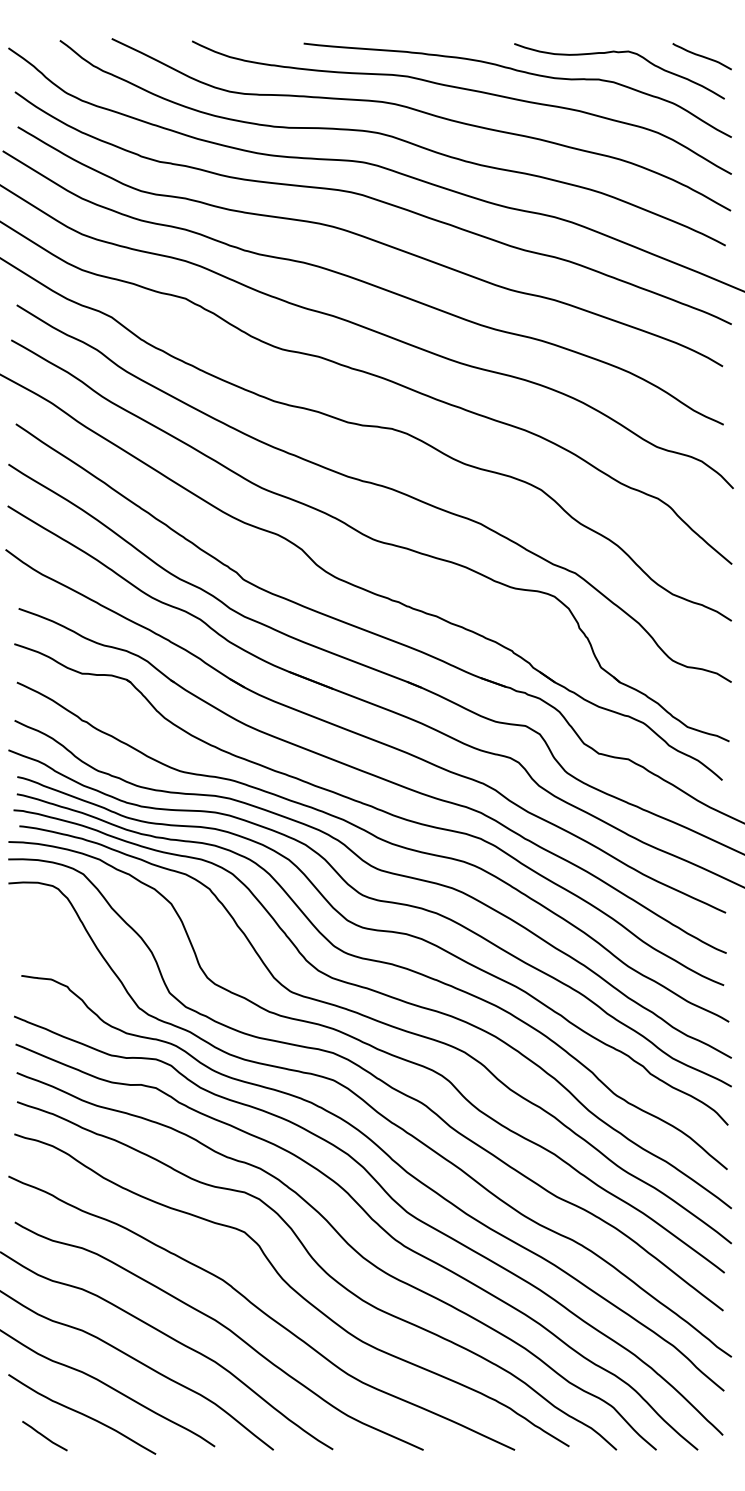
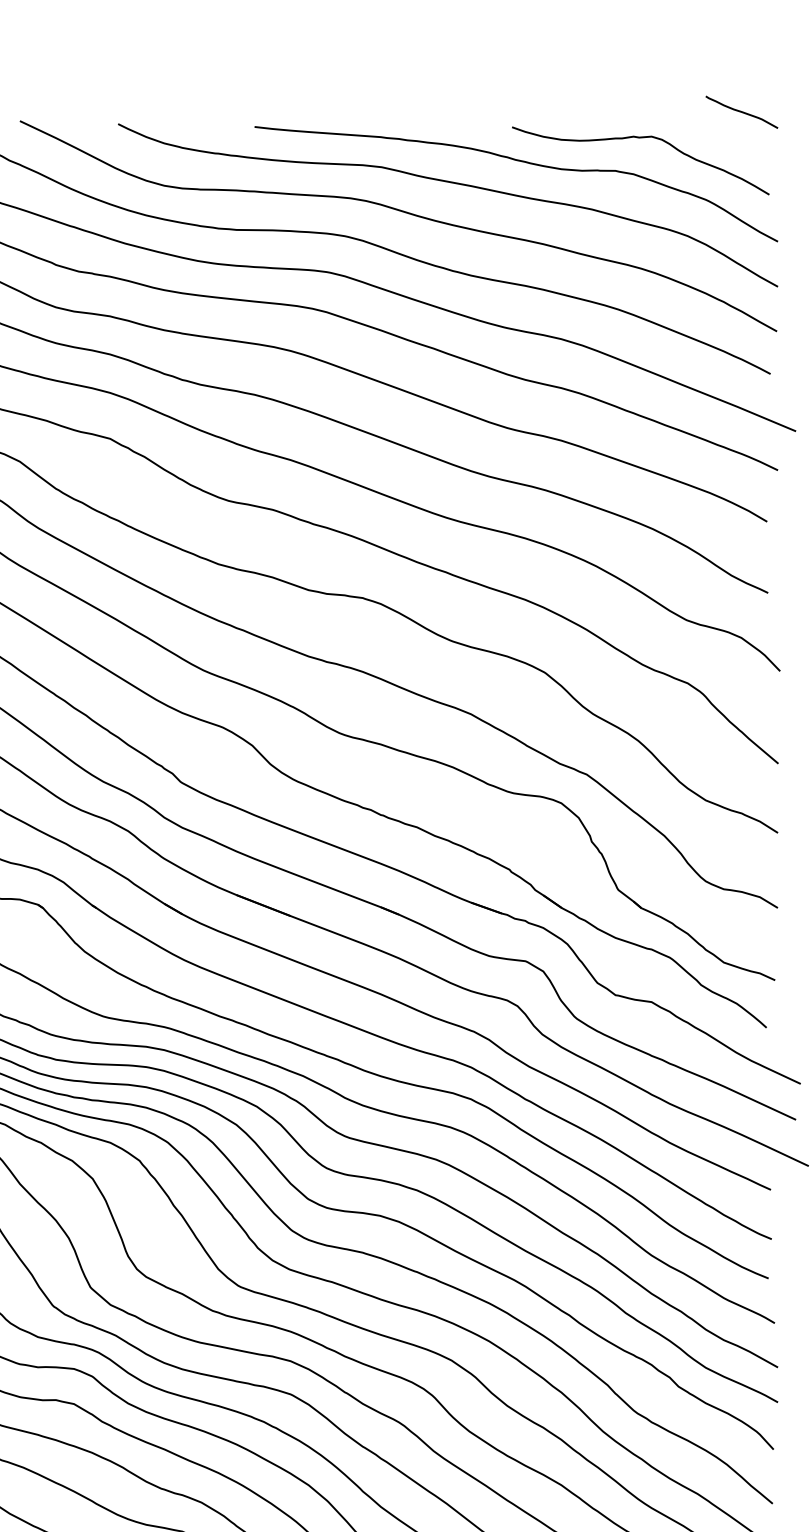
curve: (701, 56) -> (741, 112), moved

